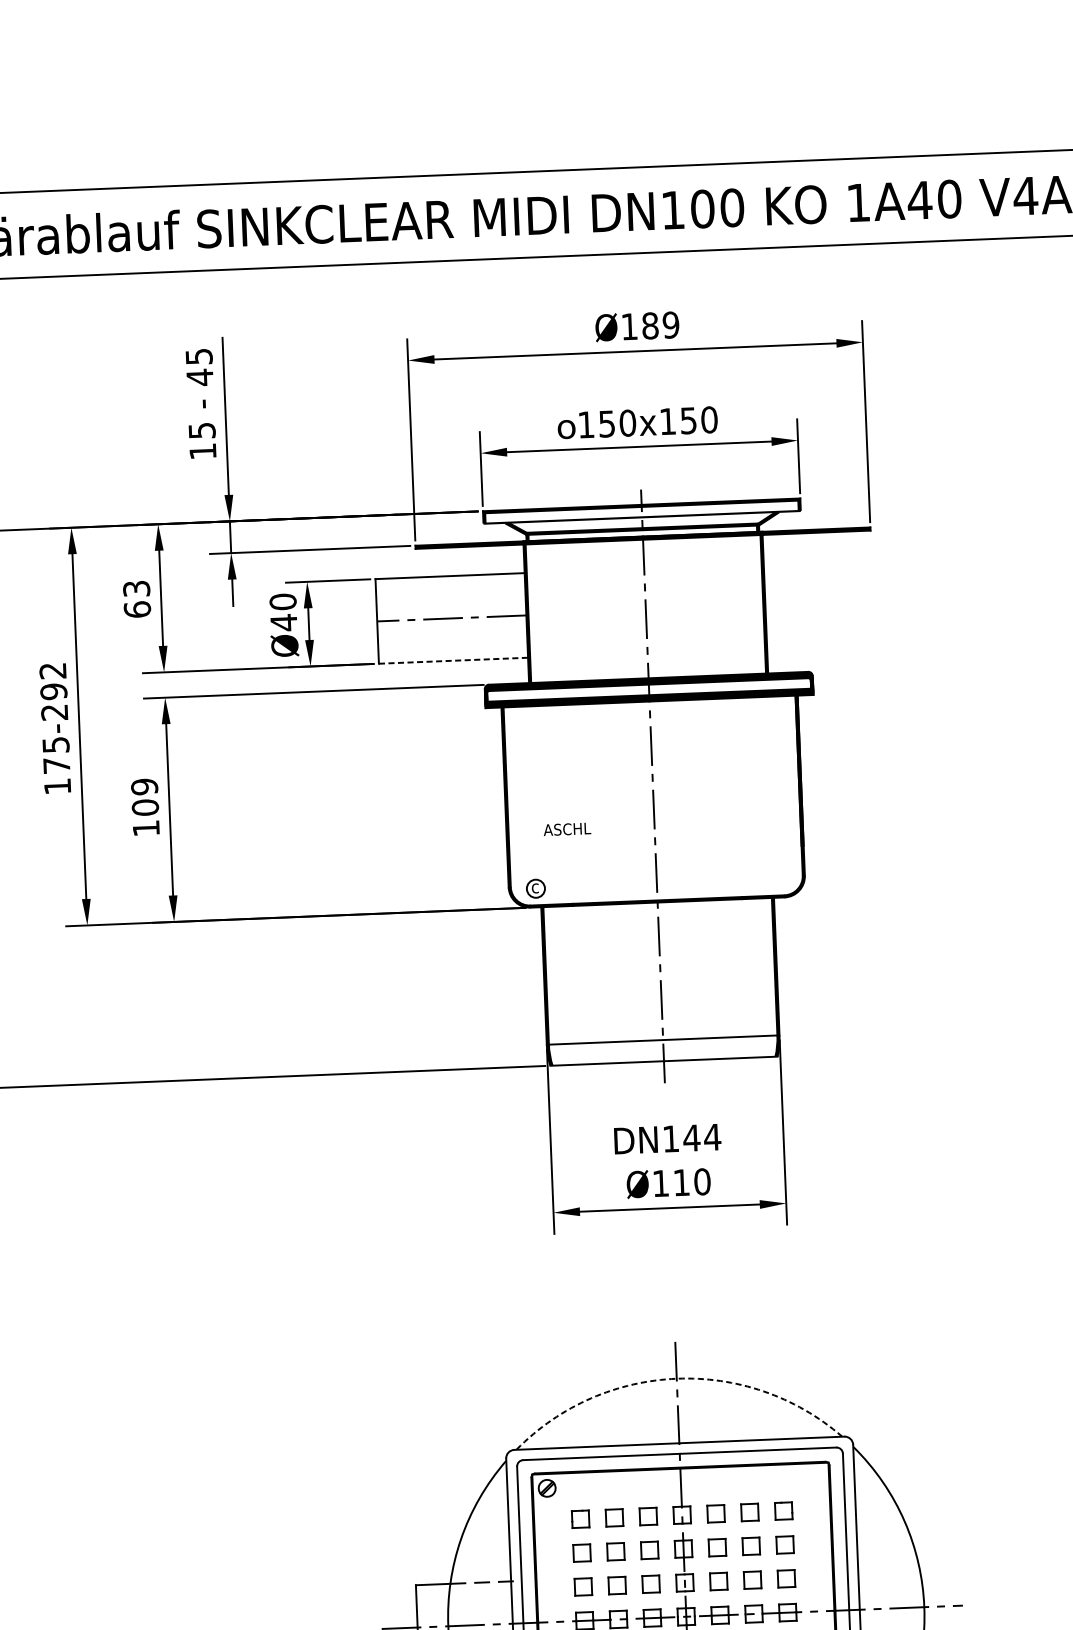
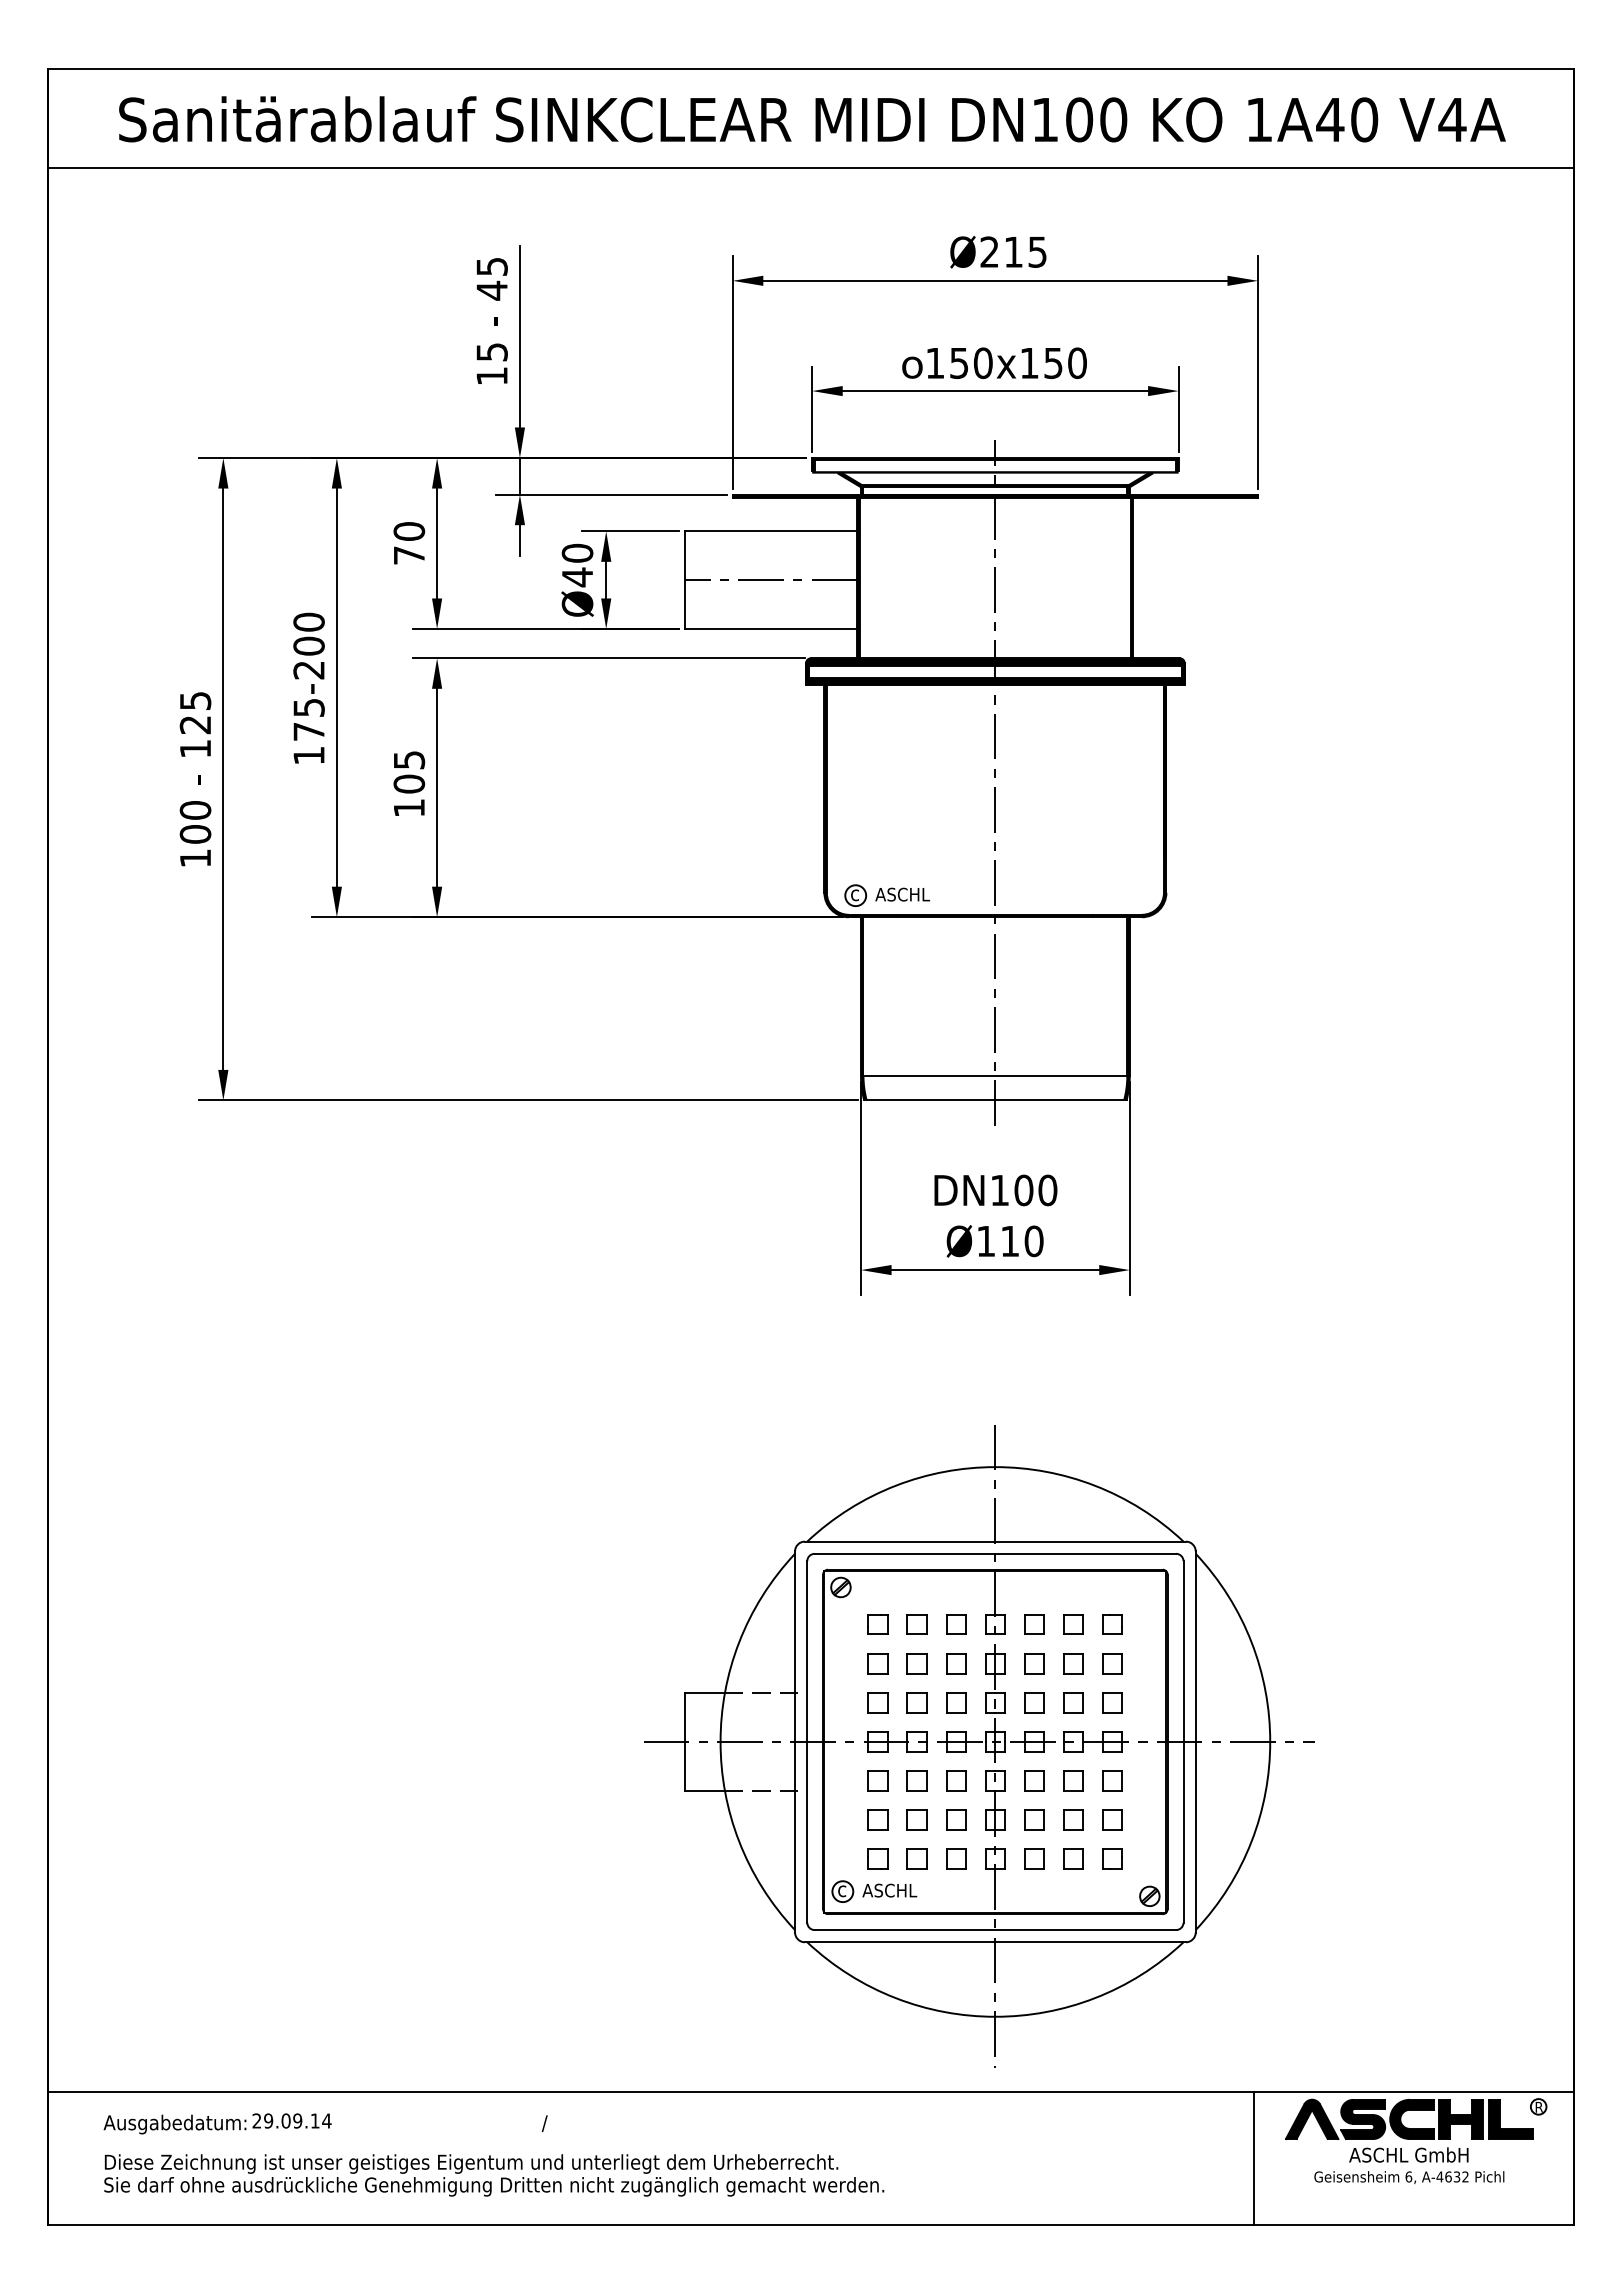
text: (650, 325) -> (1013, 251), Ø189 -> Ø215
text: (137, 599) -> (409, 543), 63 -> 70
line: (453, 661) -> (771, 629), dashed -> solid
text: (52, 680) -> (308, 633), 175-292 -> 175-200
text: (143, 786) -> (408, 759), 109 -> 105
text: (567, 829) -> (902, 894), moved
text: (701, 1137) -> (1035, 1190), DN144 -> DN100
arc: (676, 1379) -> (995, 1467), dashed -> solid

